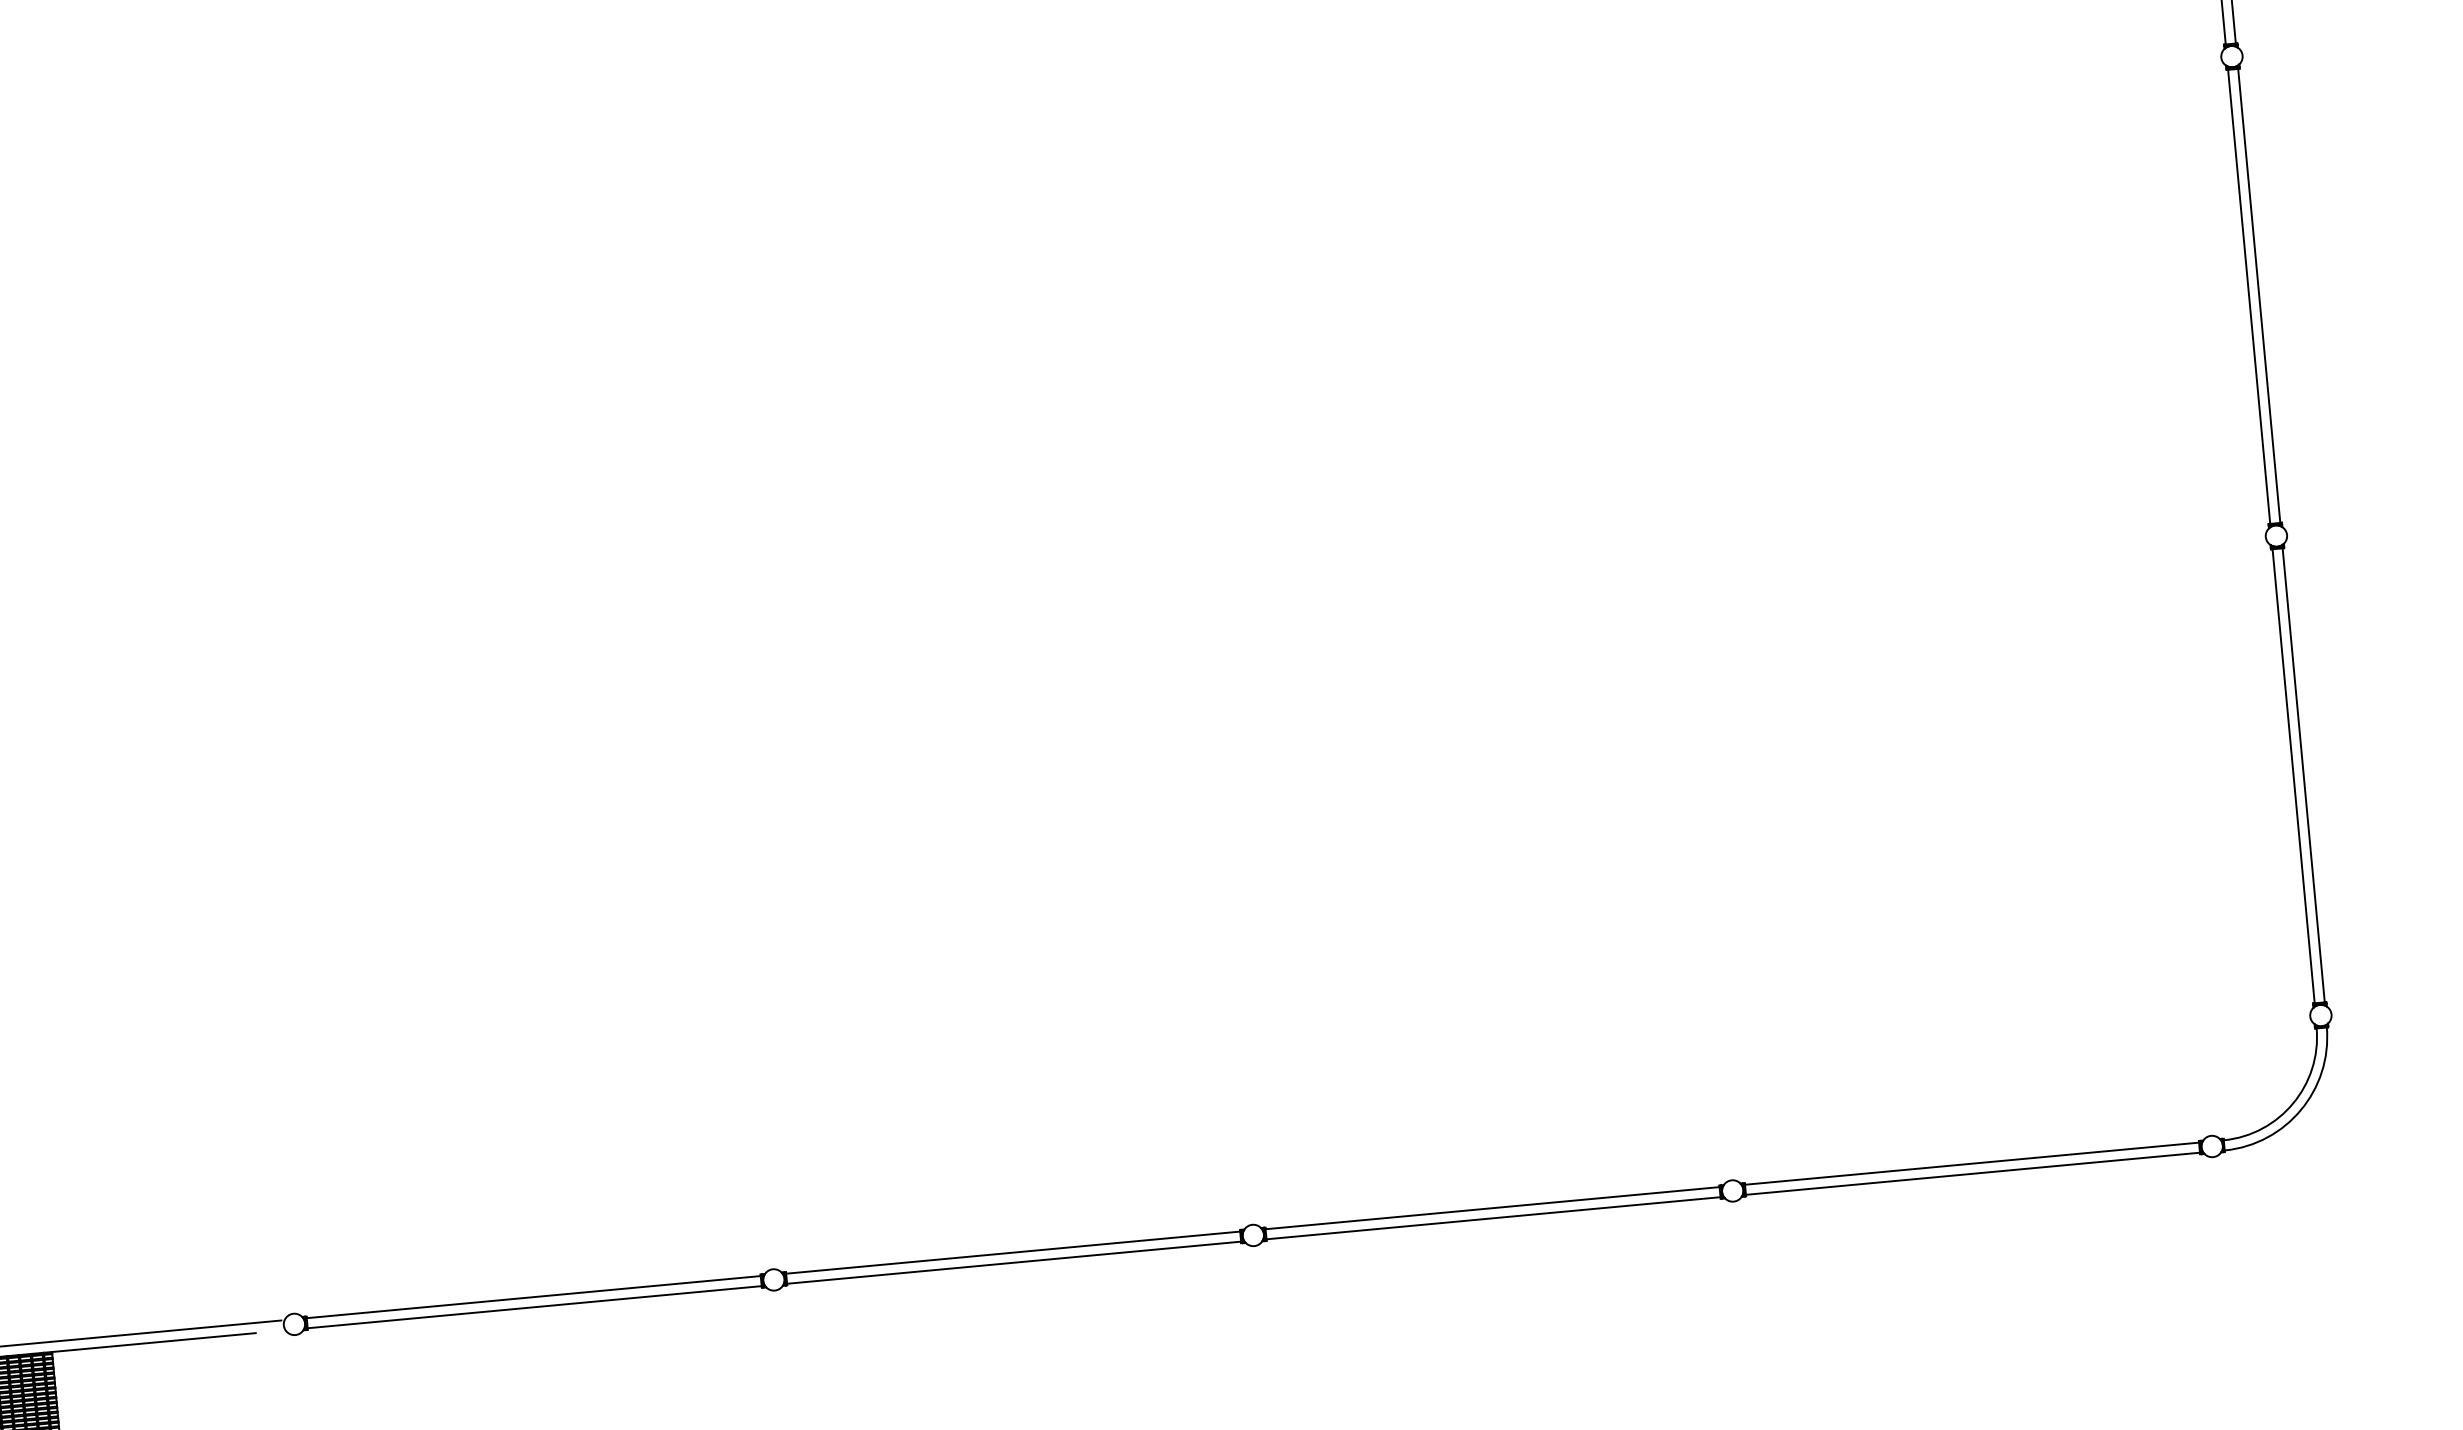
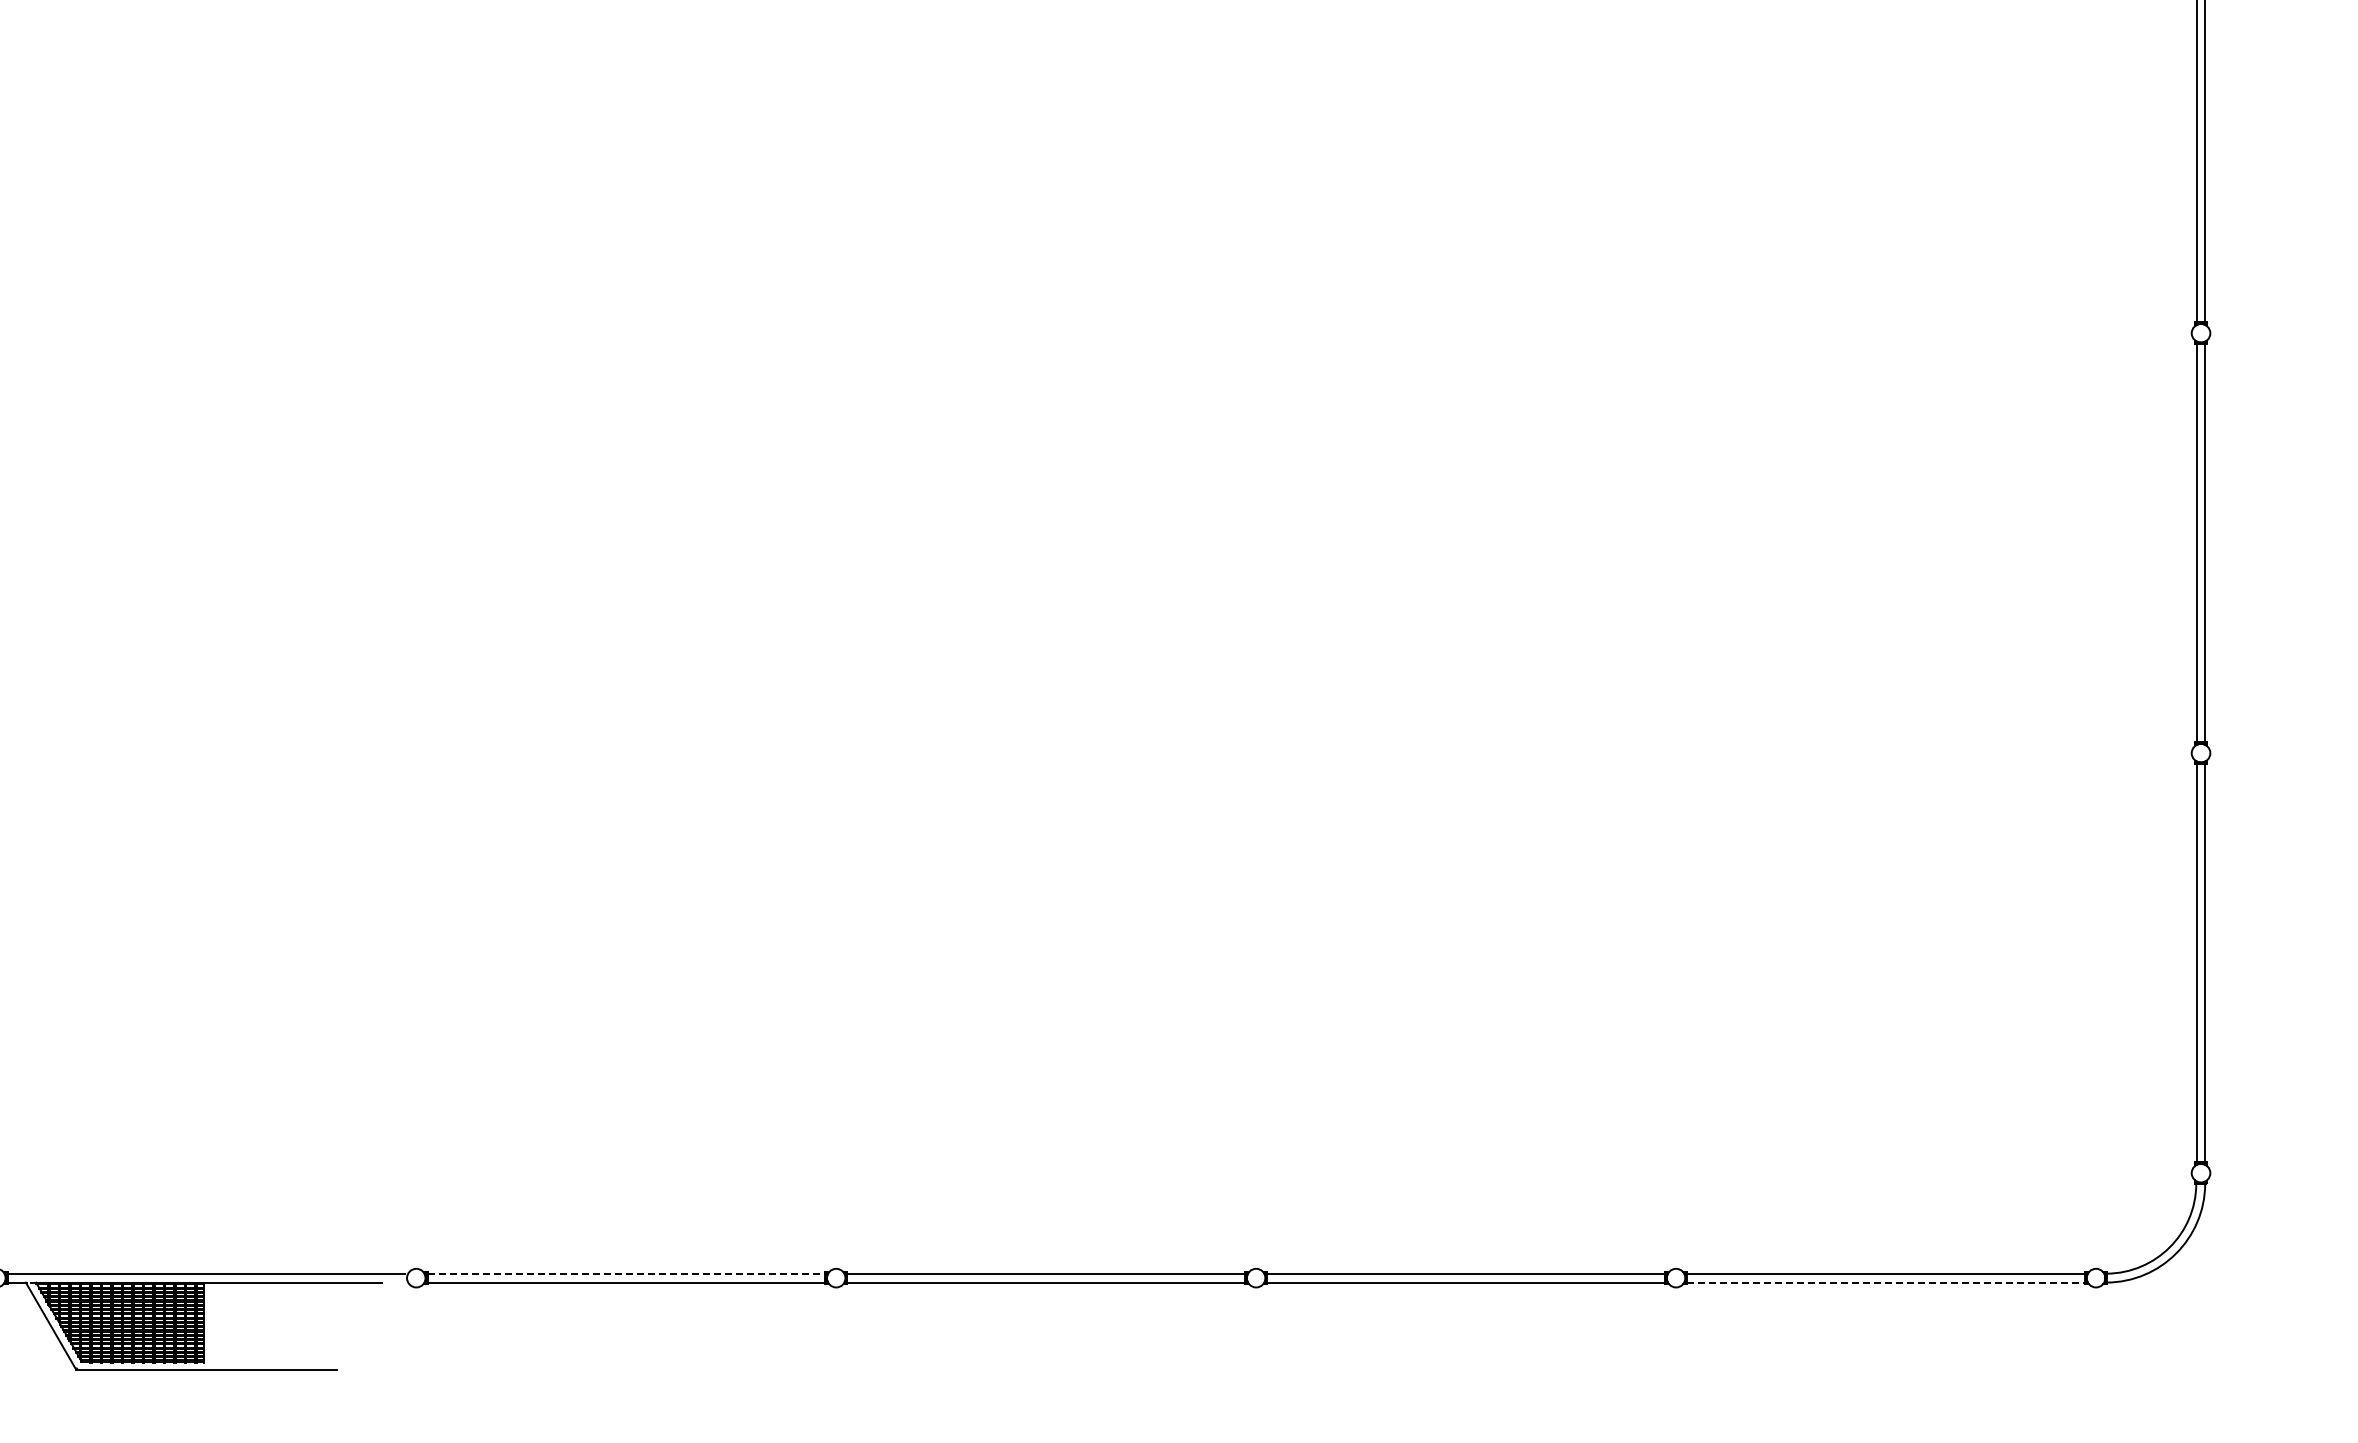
line: (1973, 1173) -> (1886, 1282), solid -> dashed
line: (533, 1296) -> (626, 1273), solid -> dashed

